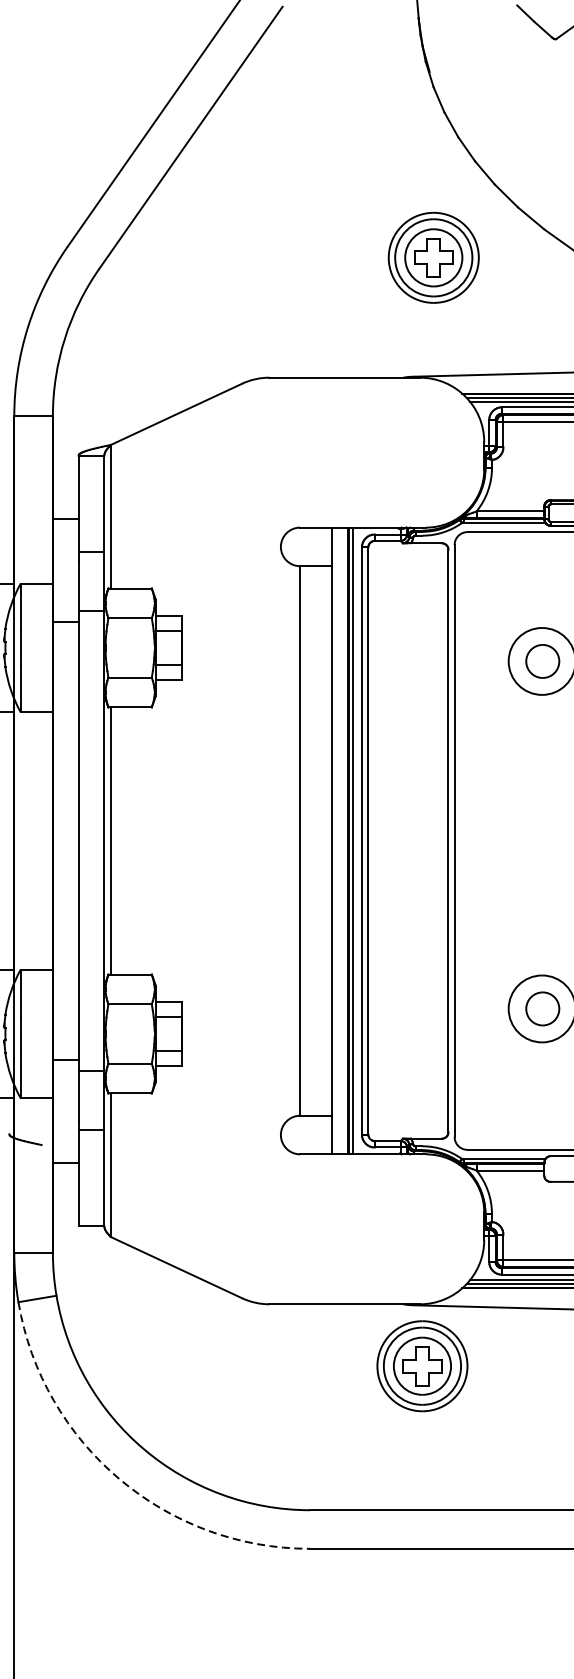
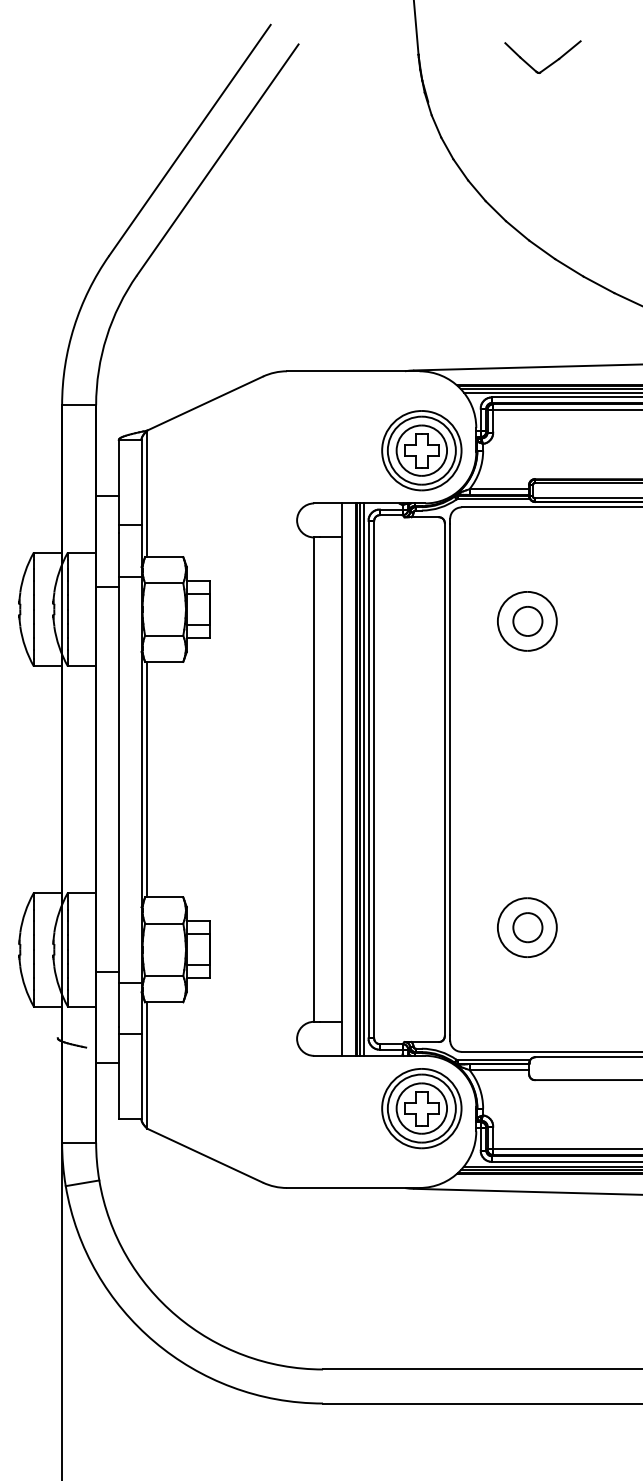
part: (433, 257) -> (421, 450), moved
line: (356, 840) -> (363, 779), added
part: (422, 1366) -> (421, 1108), moved
arc: (119, 1478) -> (154, 1341), dashed -> solid

